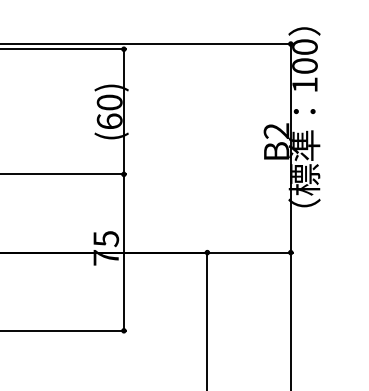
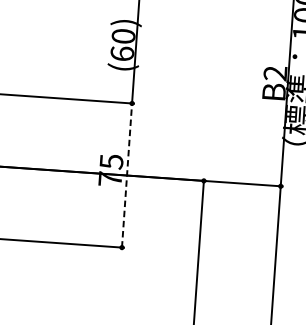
line: (123, 252) -> (126, 175), solid -> dashed

